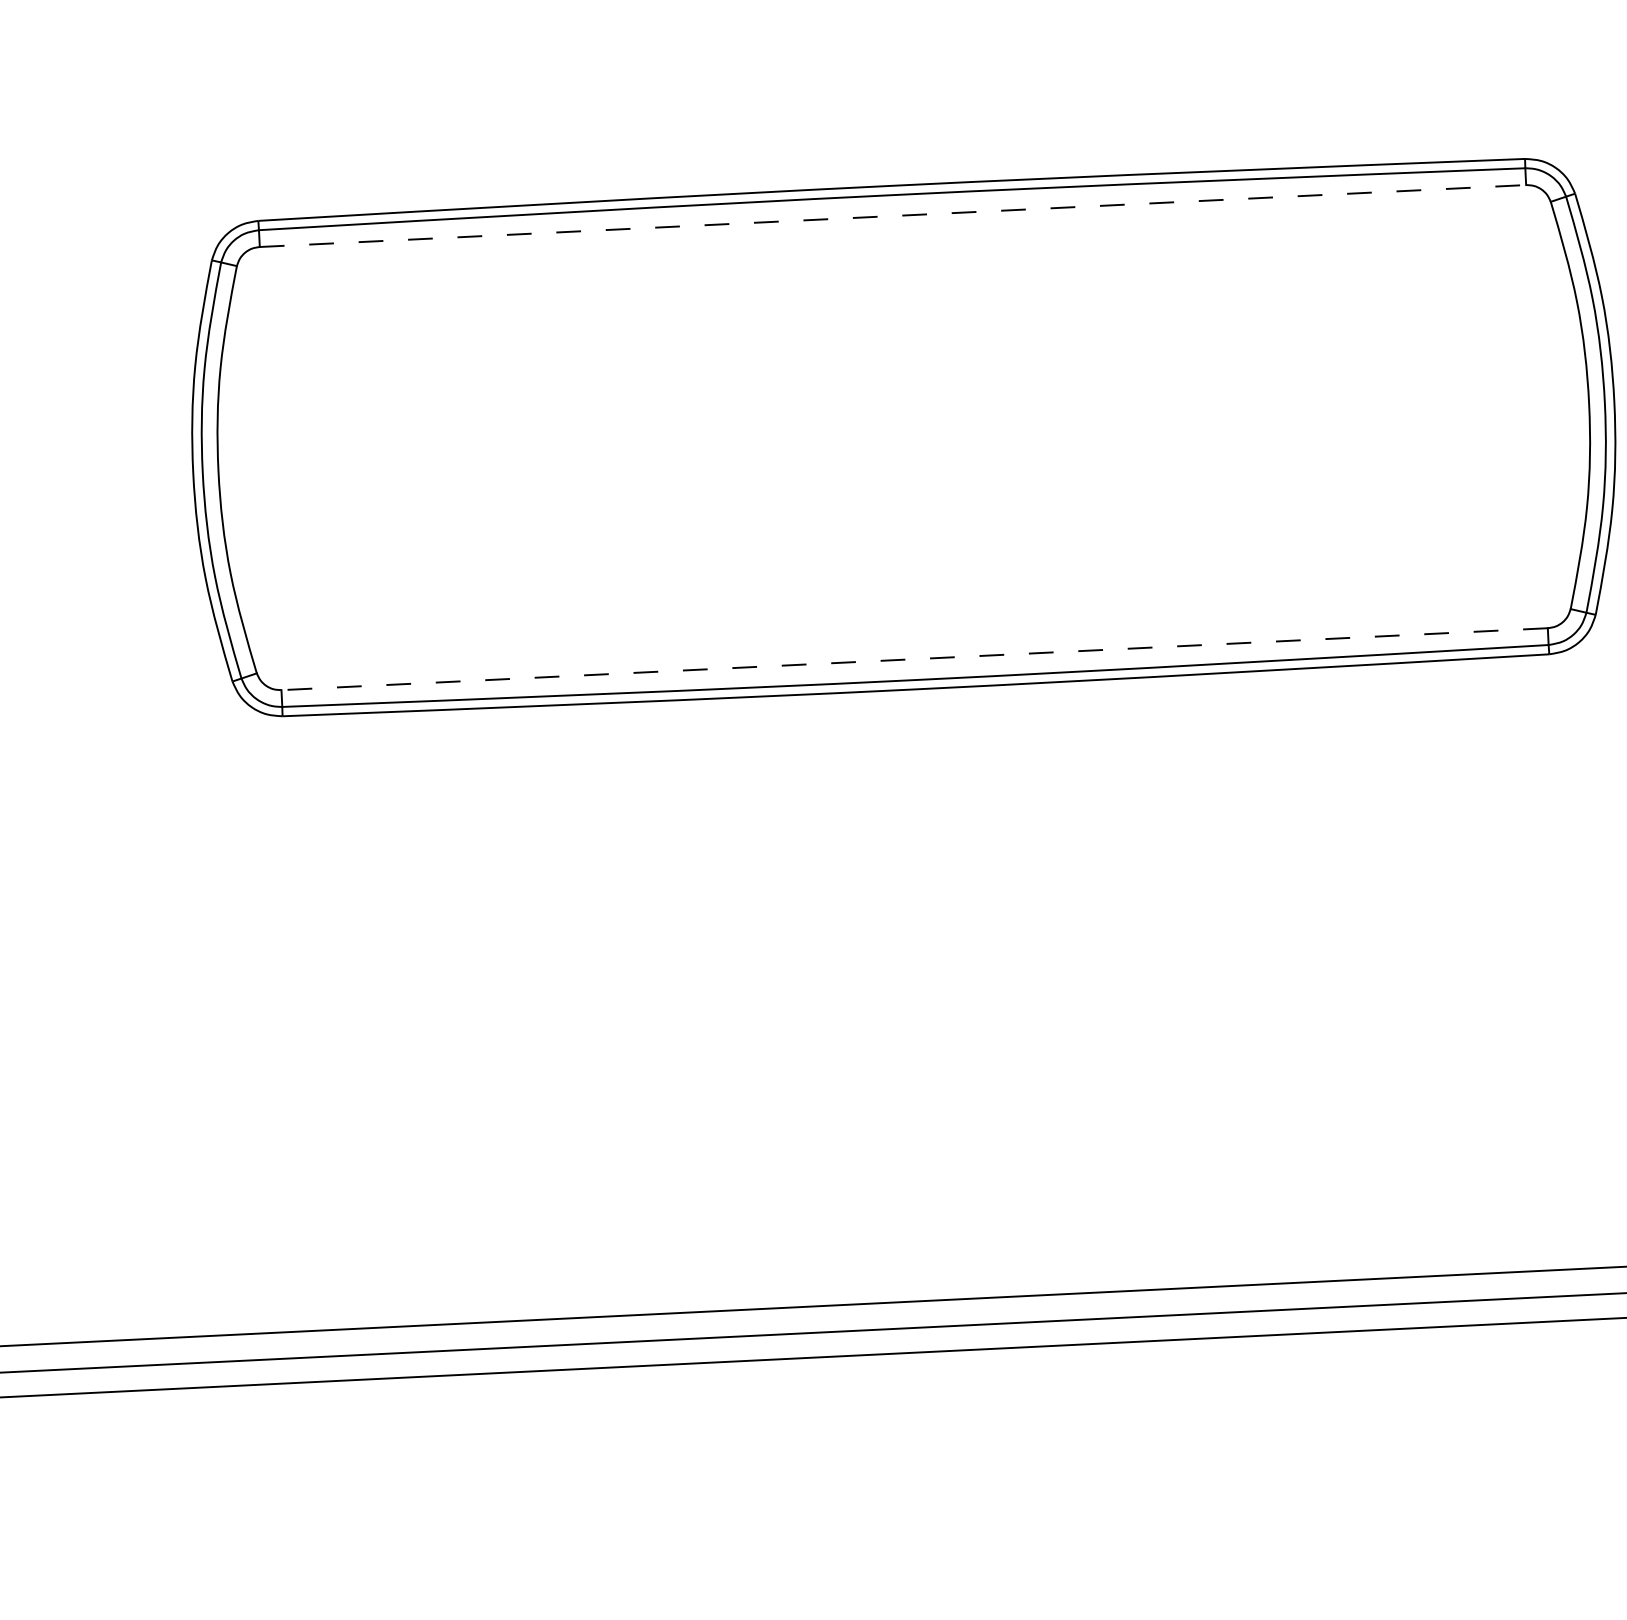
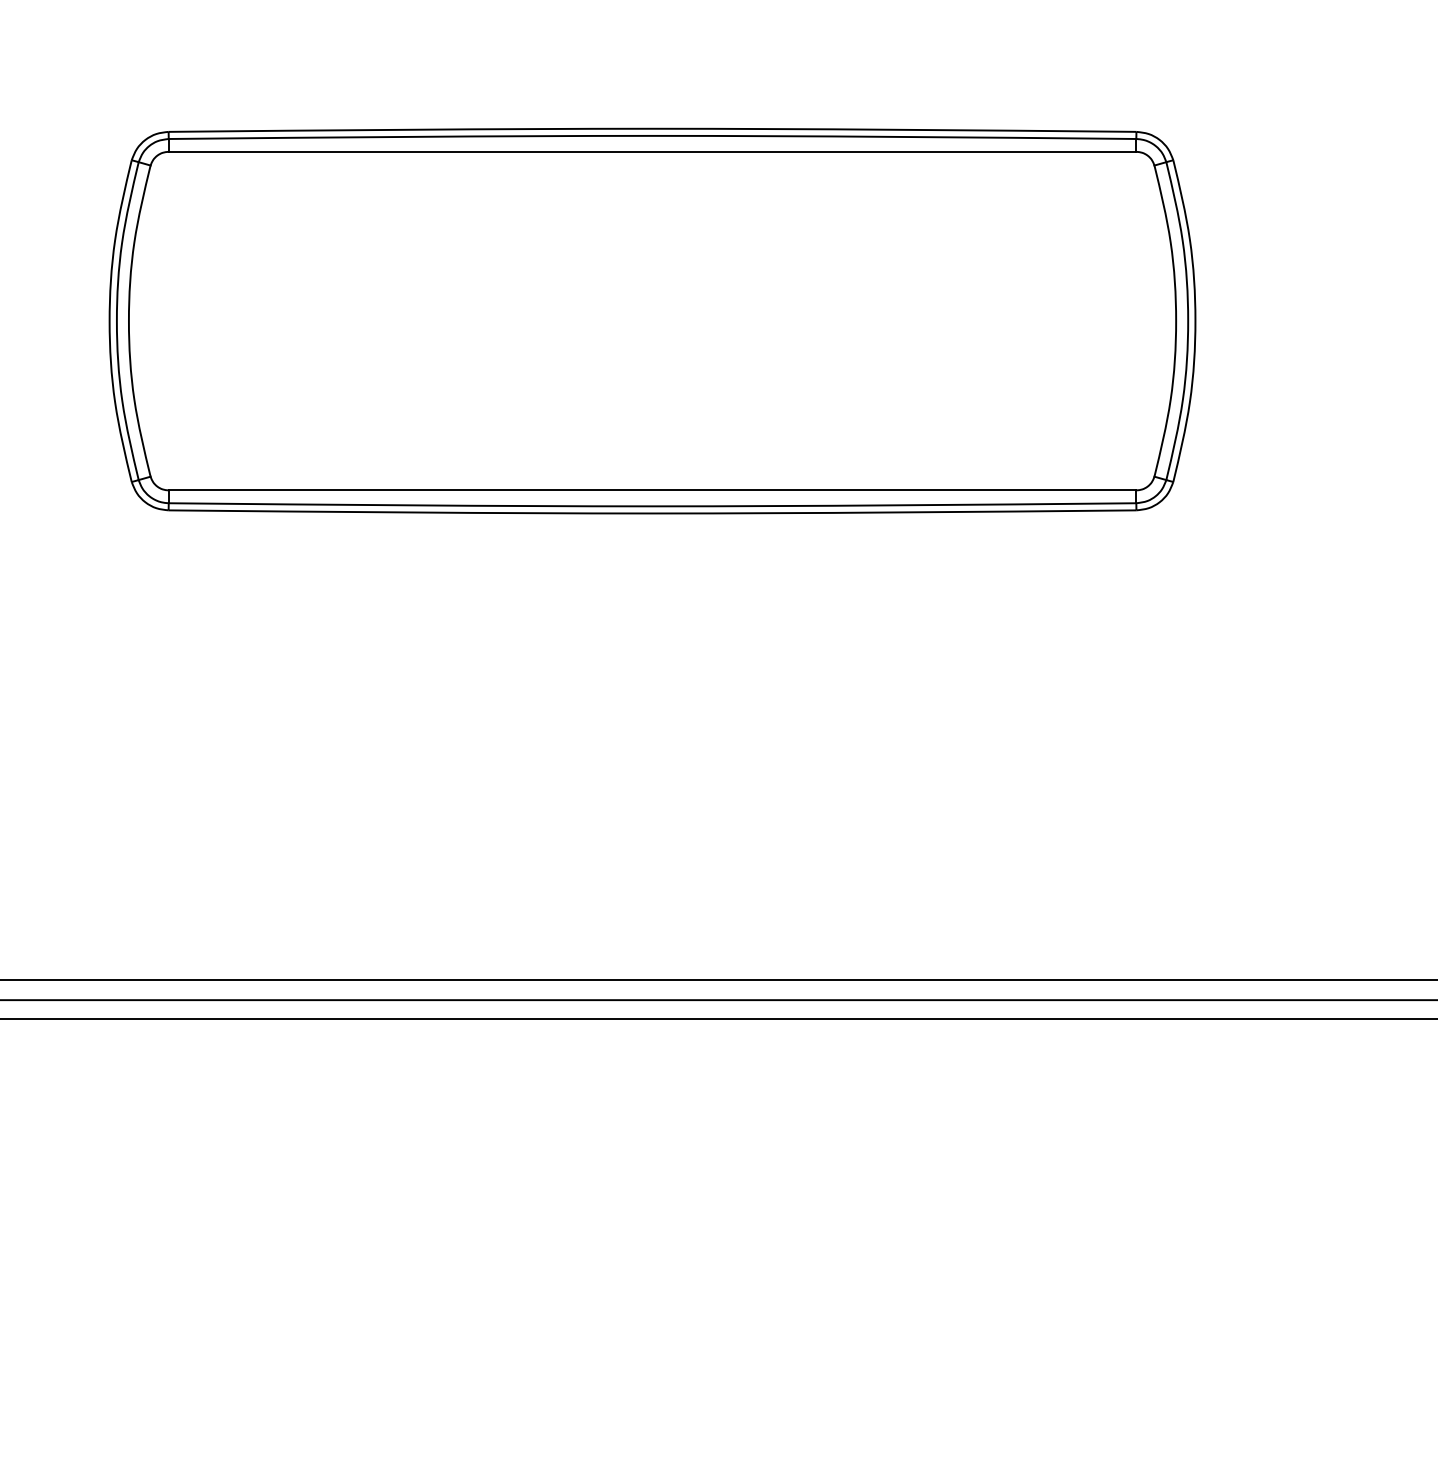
line: (892, 215) -> (652, 151), dashed -> solid
line: (914, 659) -> (652, 490), dashed -> solid

